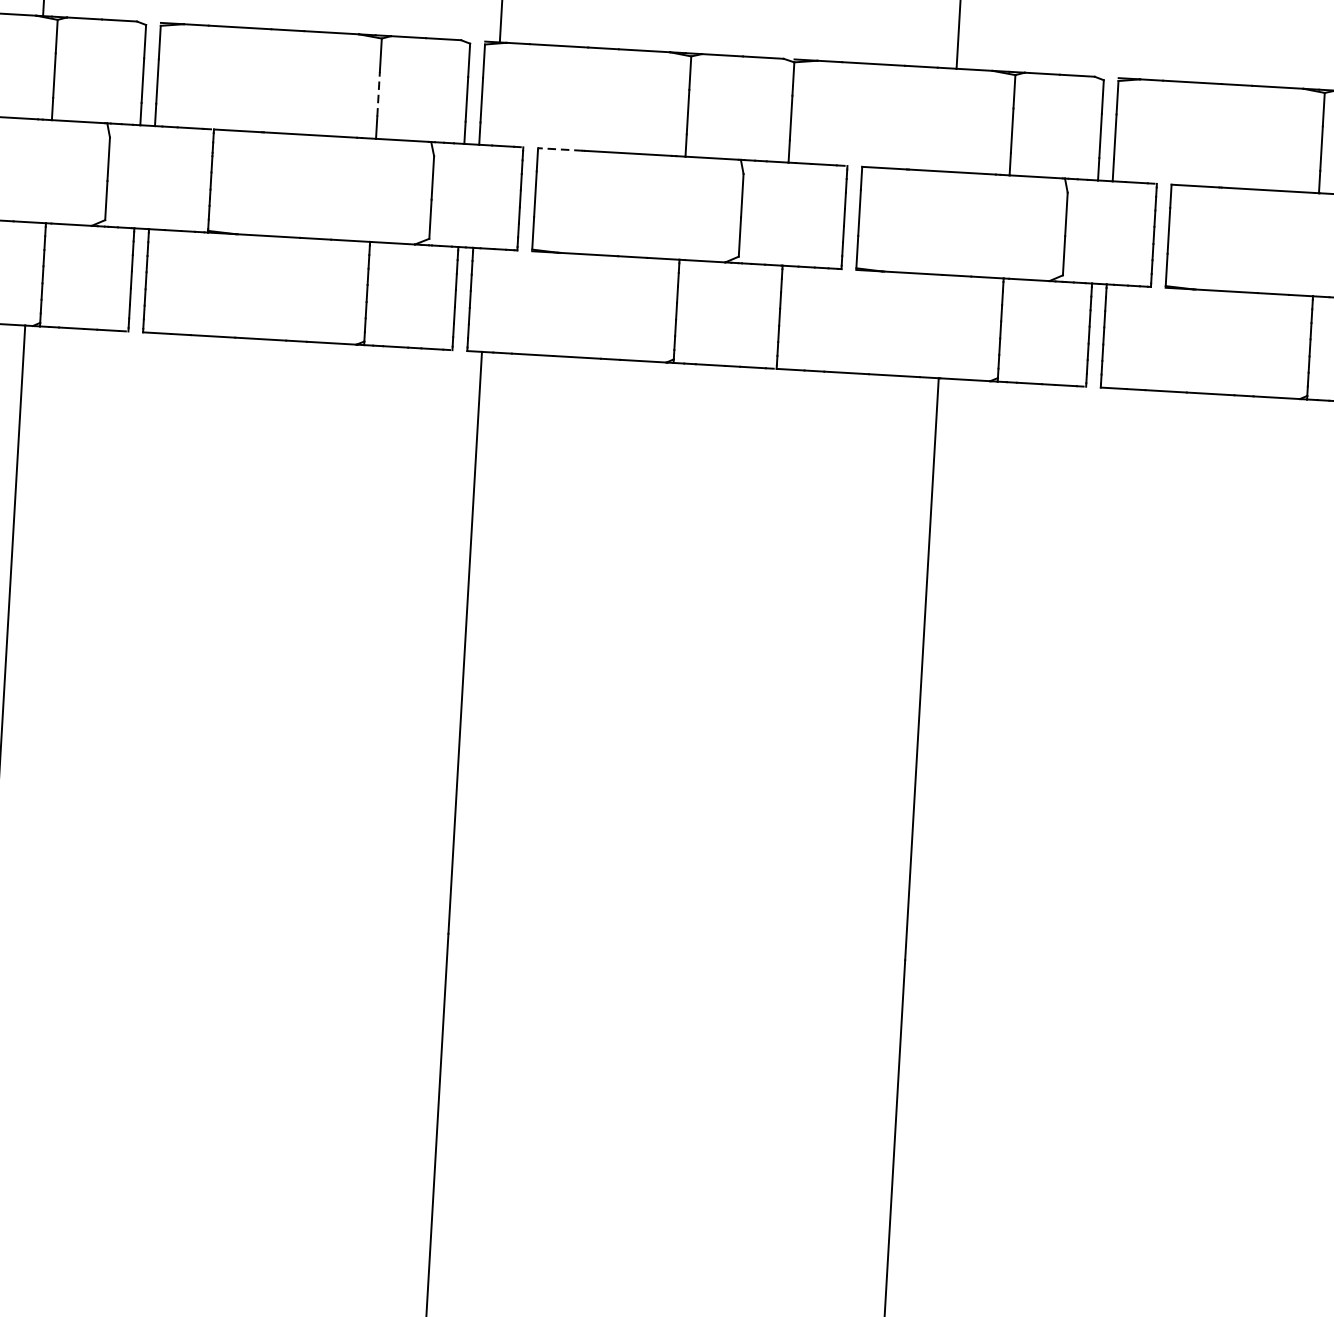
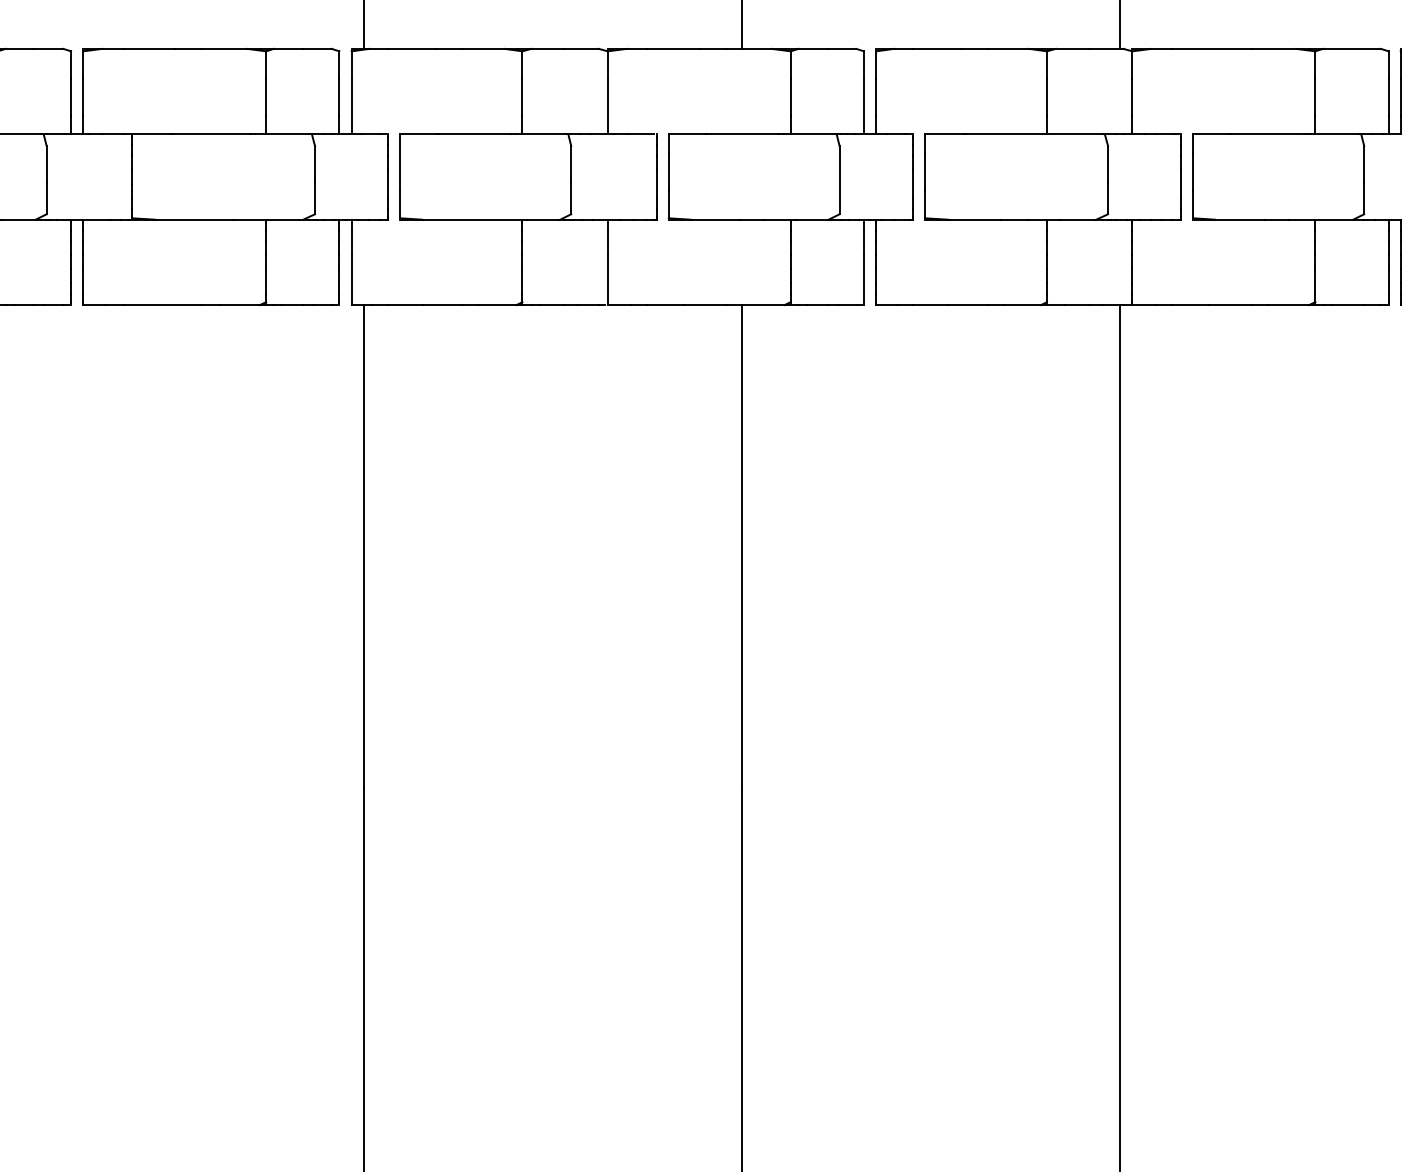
line: (379, 93) -> (266, 96), dashed -> solid
line: (559, 149) -> (418, 134), dashed -> solid

